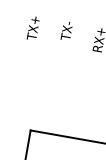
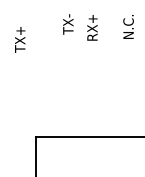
text: (33, 28) -> (20, 39), moved
text: (67, 31) -> (68, 24), moved

